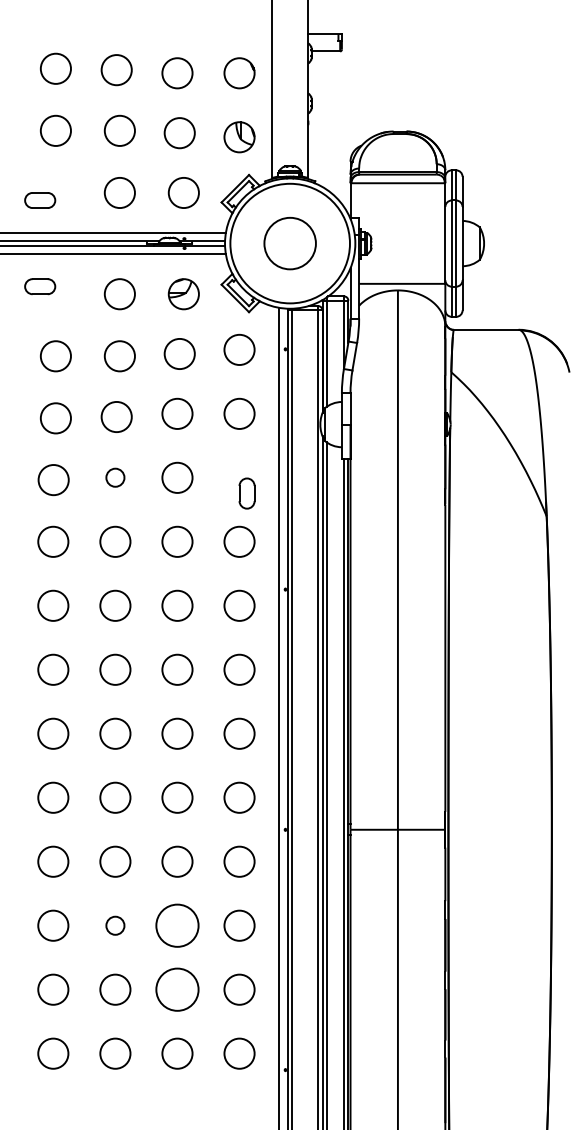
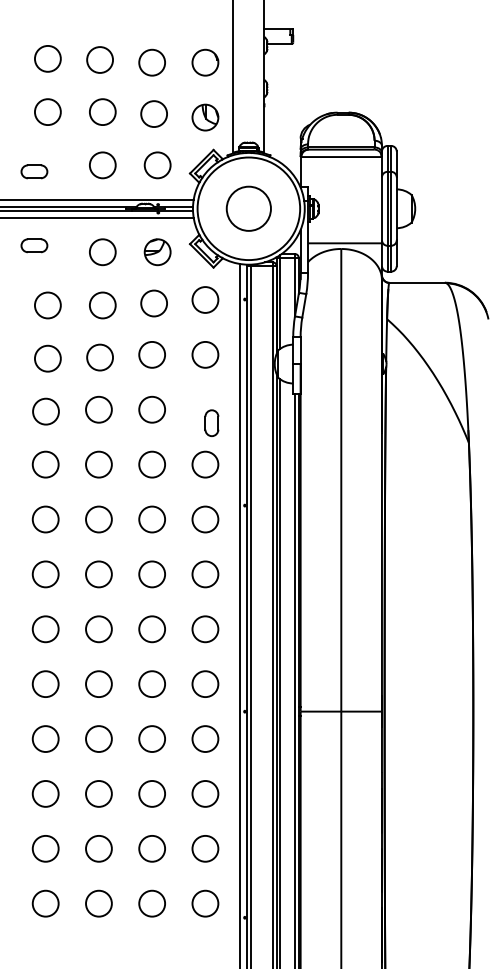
circle: (114, 477) -> (98, 409), size x1.67
circle: (114, 925) -> (98, 793), size x1.67
circle: (177, 925) -> (152, 793), size x0.71
circle: (177, 989) -> (152, 848), size x0.71

